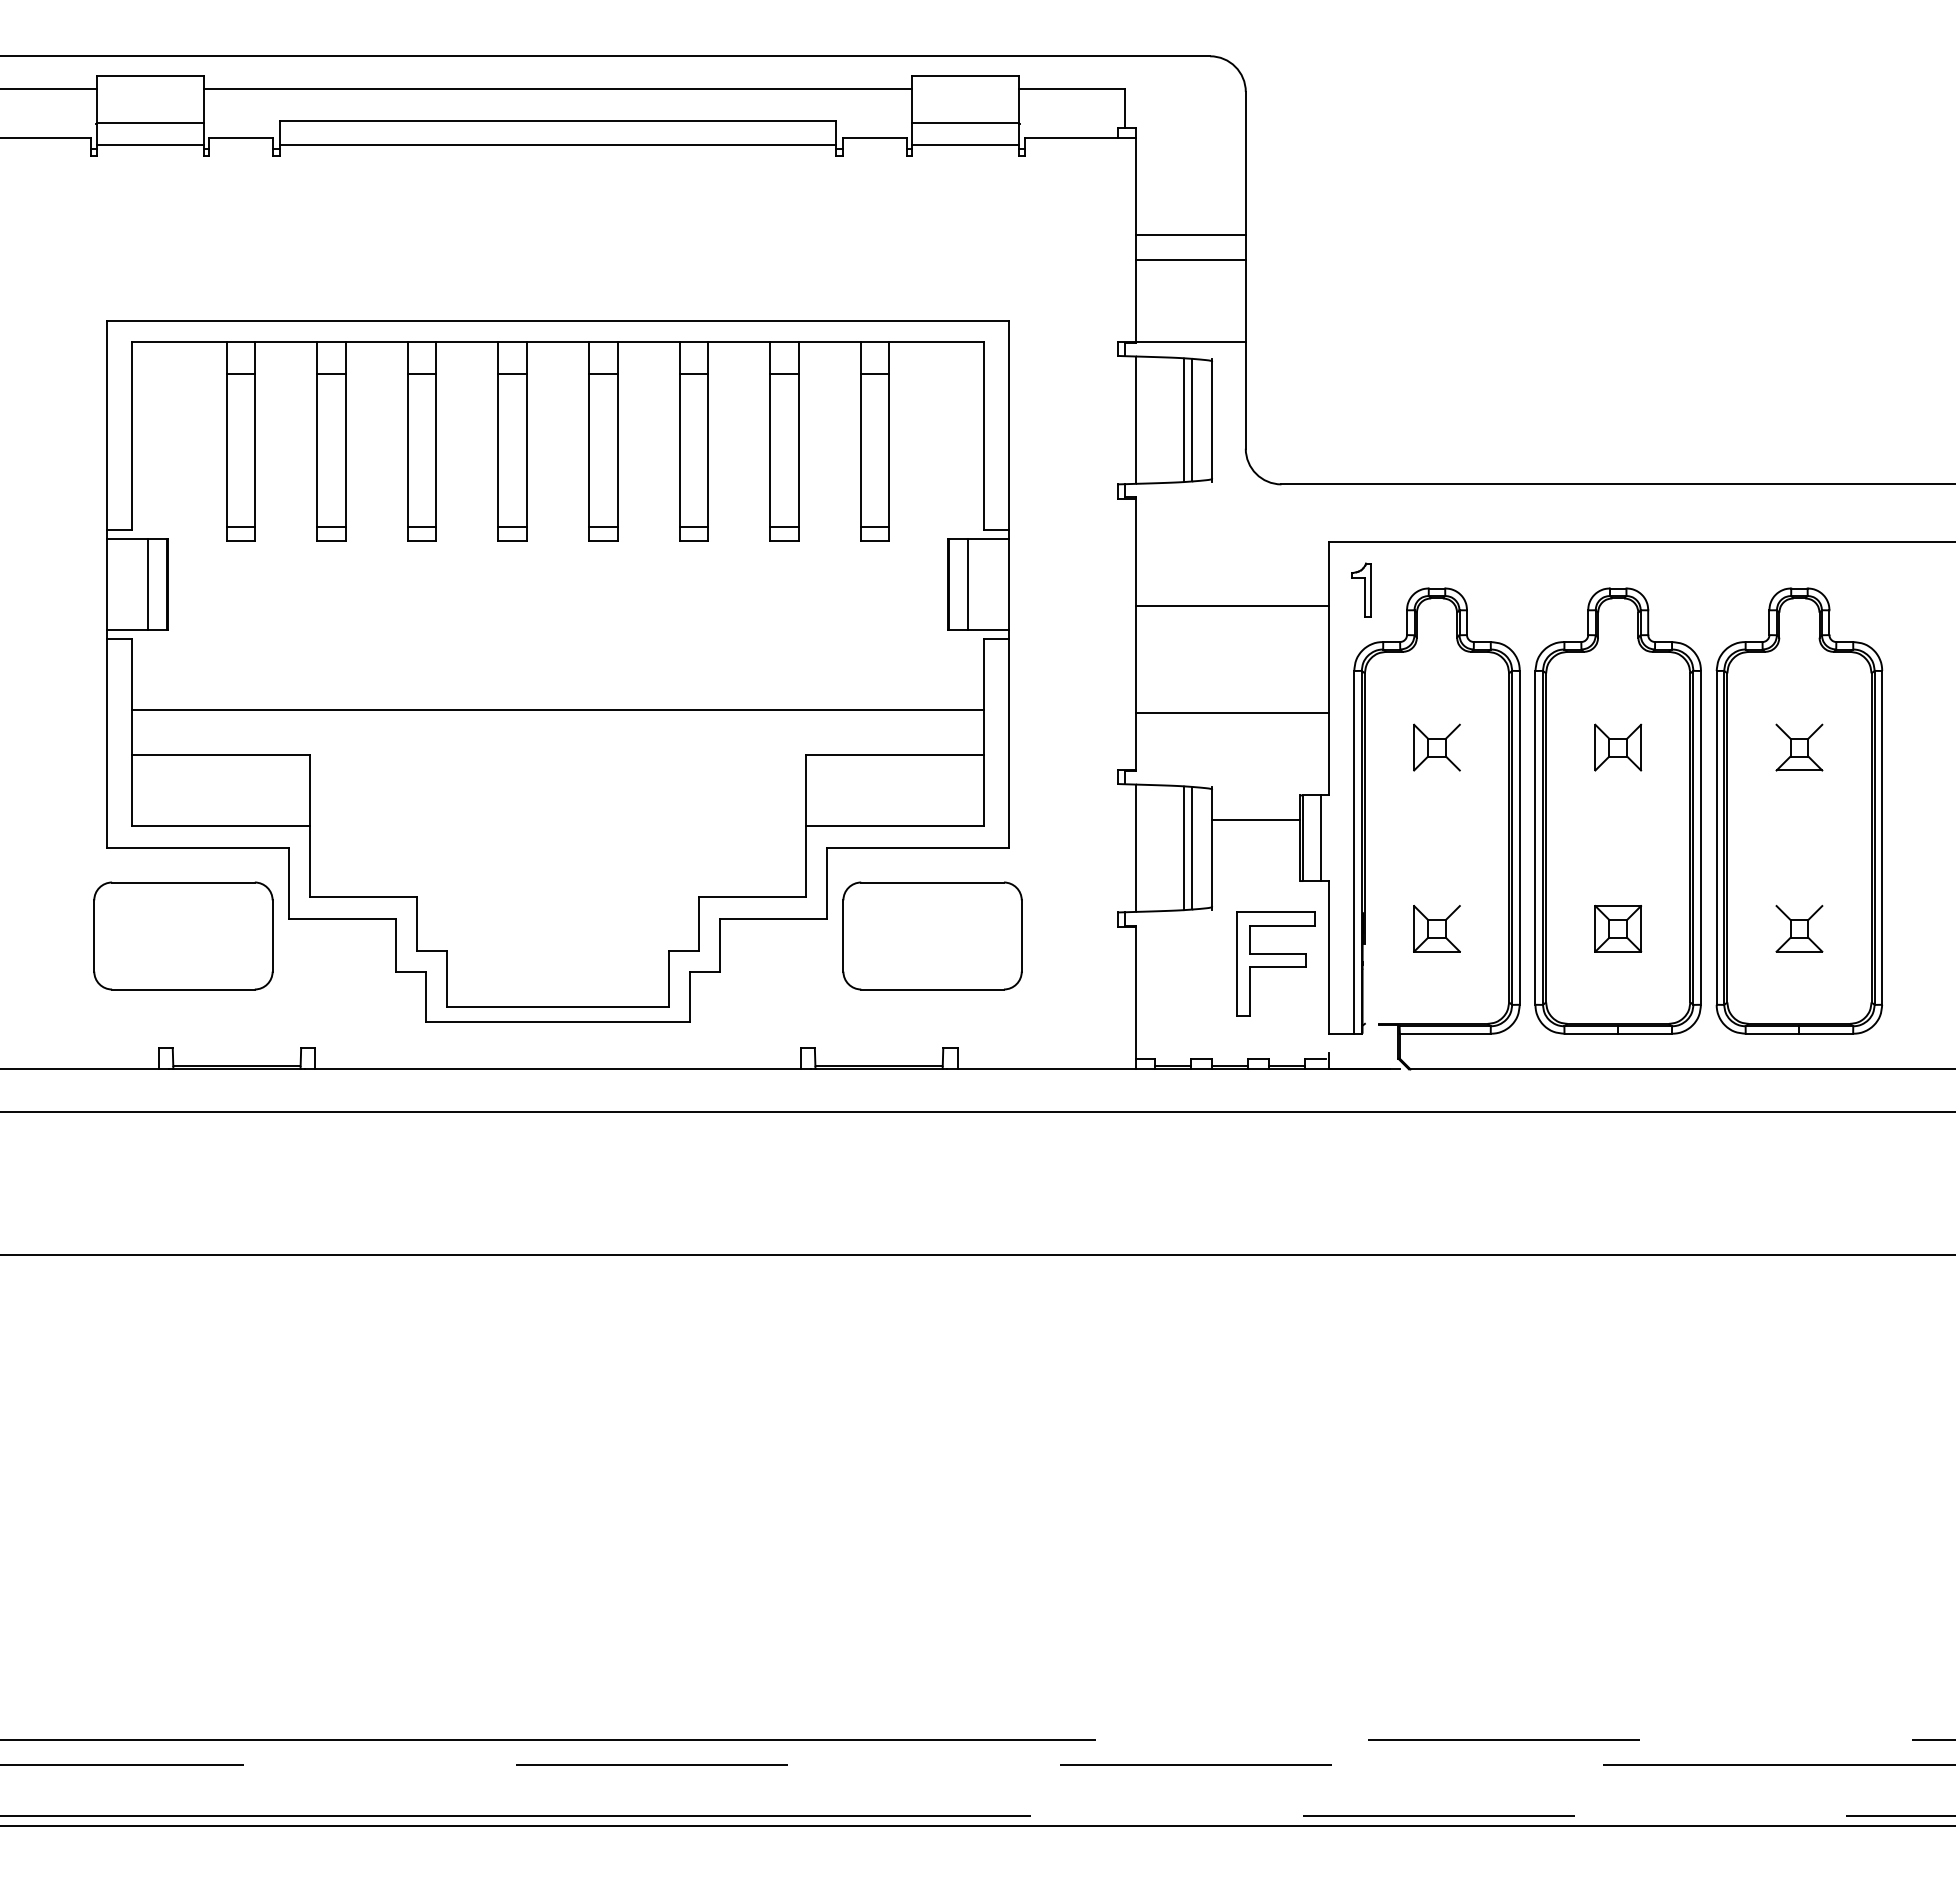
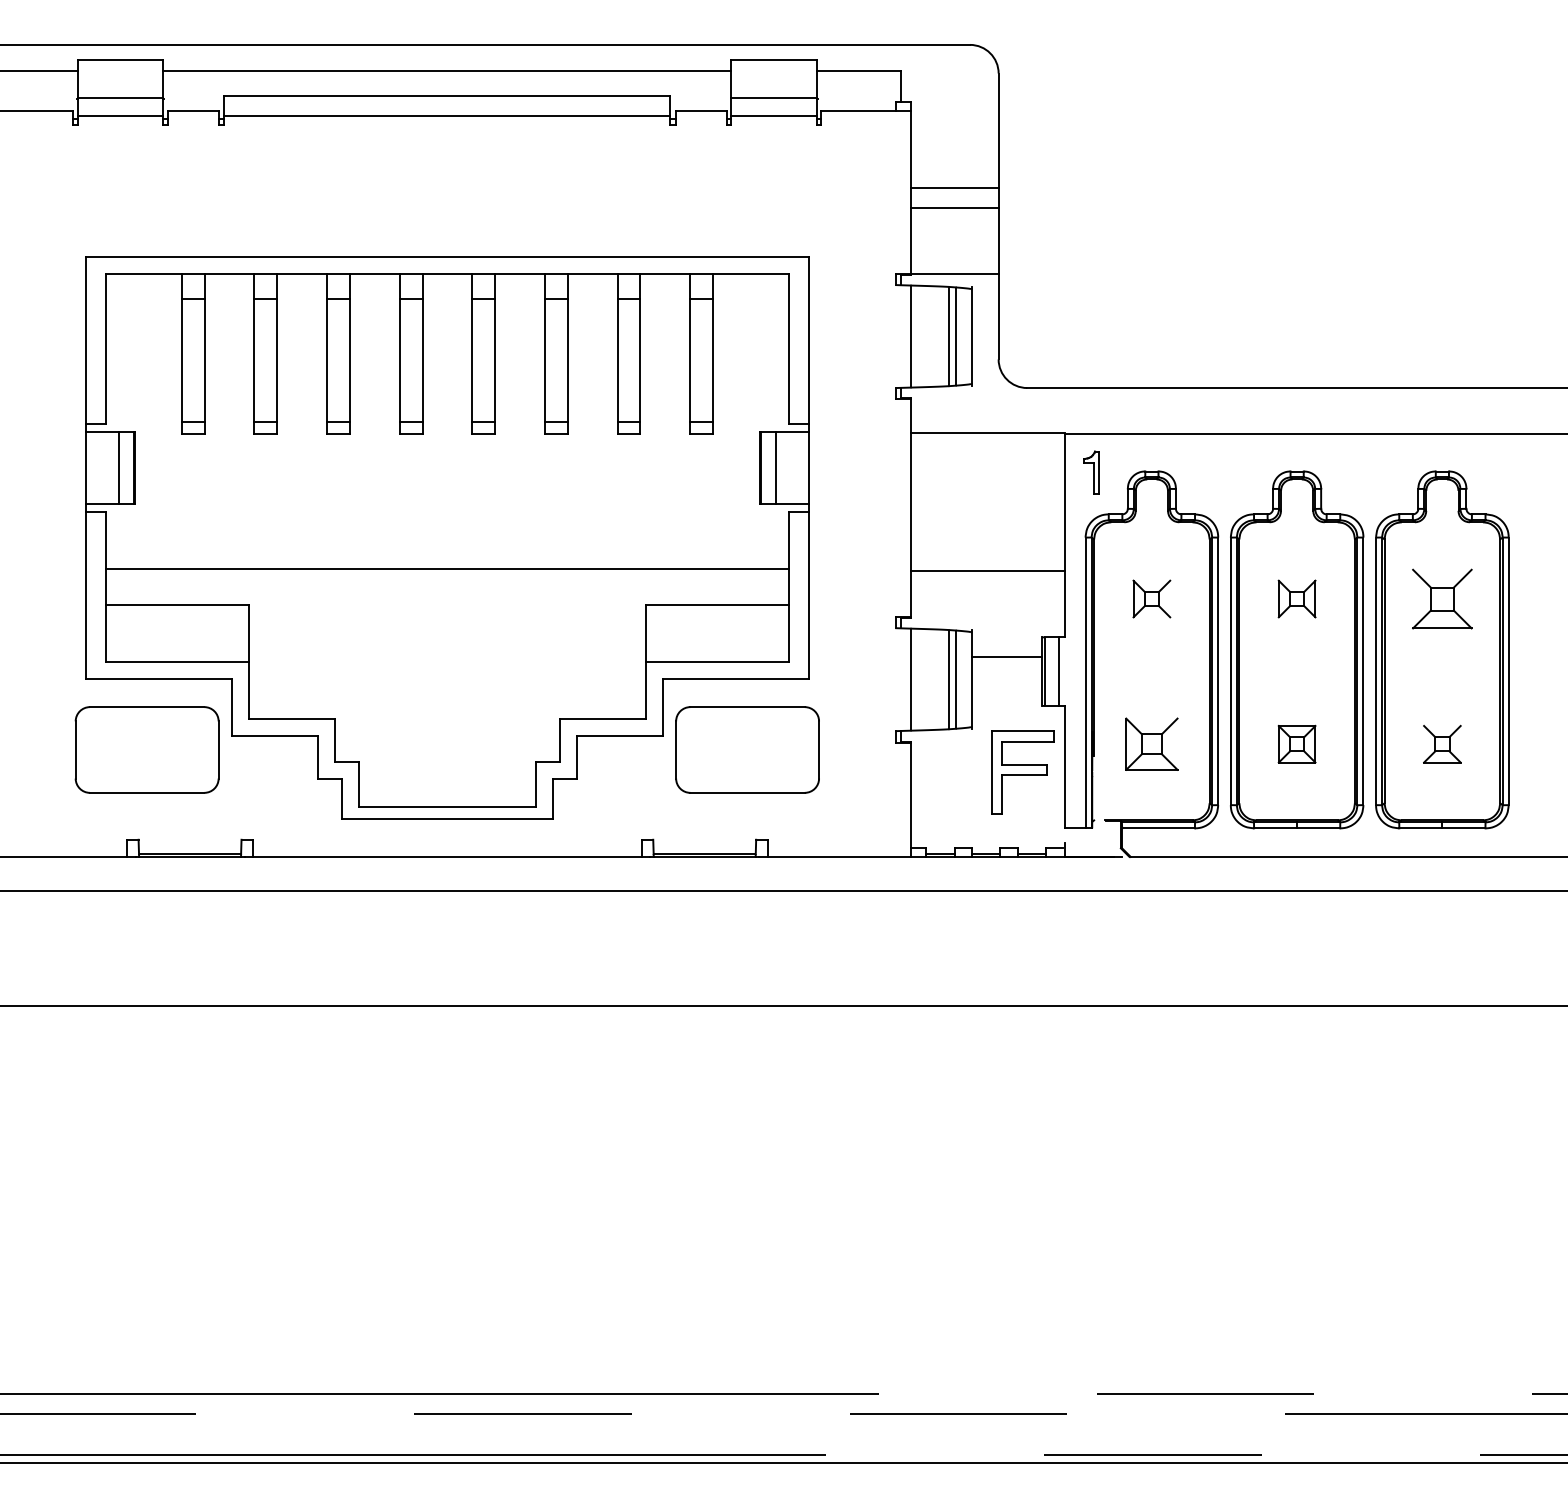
line: (1231, 605) -> (987, 432), moved
part: (1799, 747) -> (1442, 598), size x1.6
part: (1436, 928) -> (1151, 743), size x1.4

